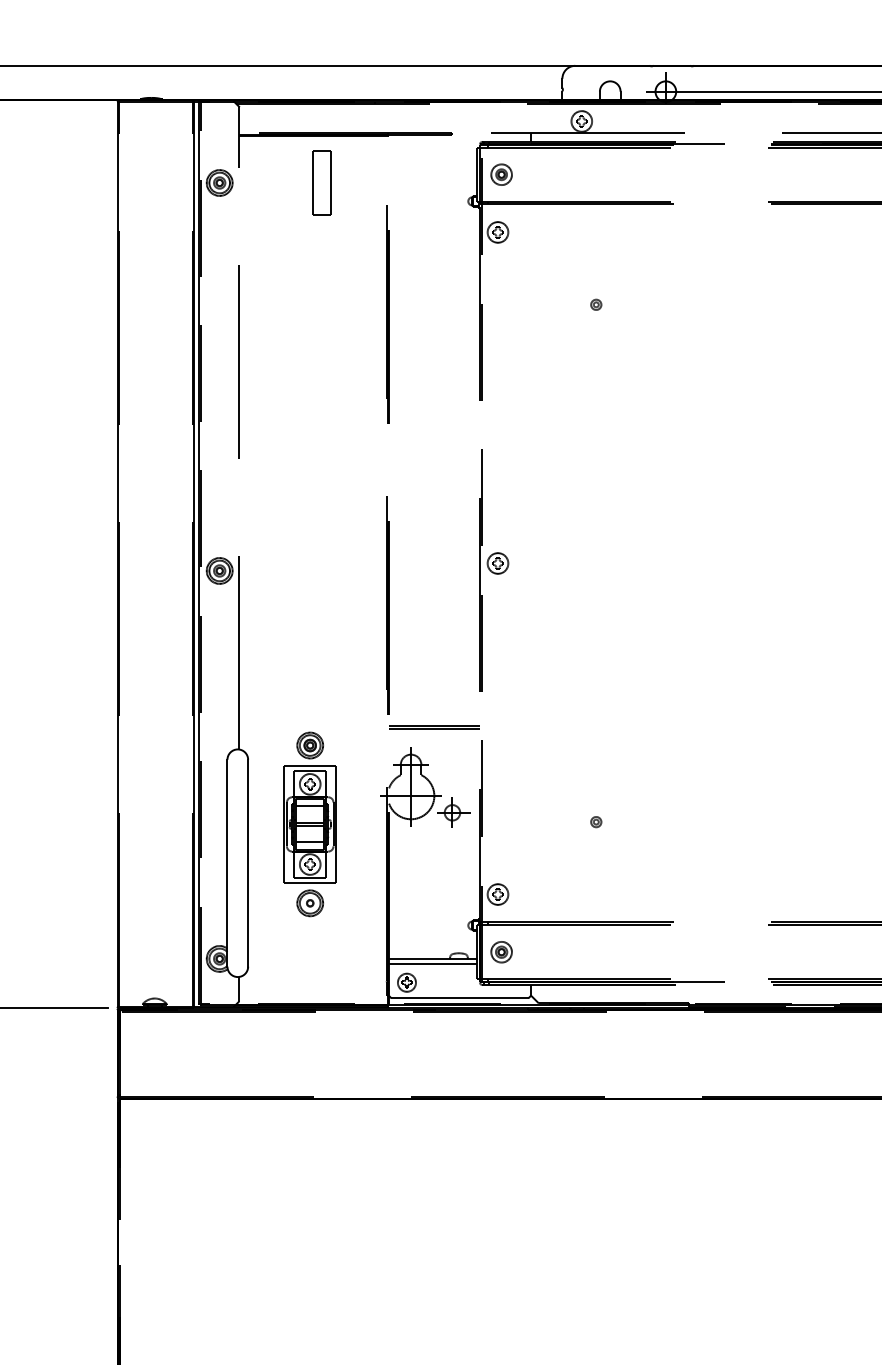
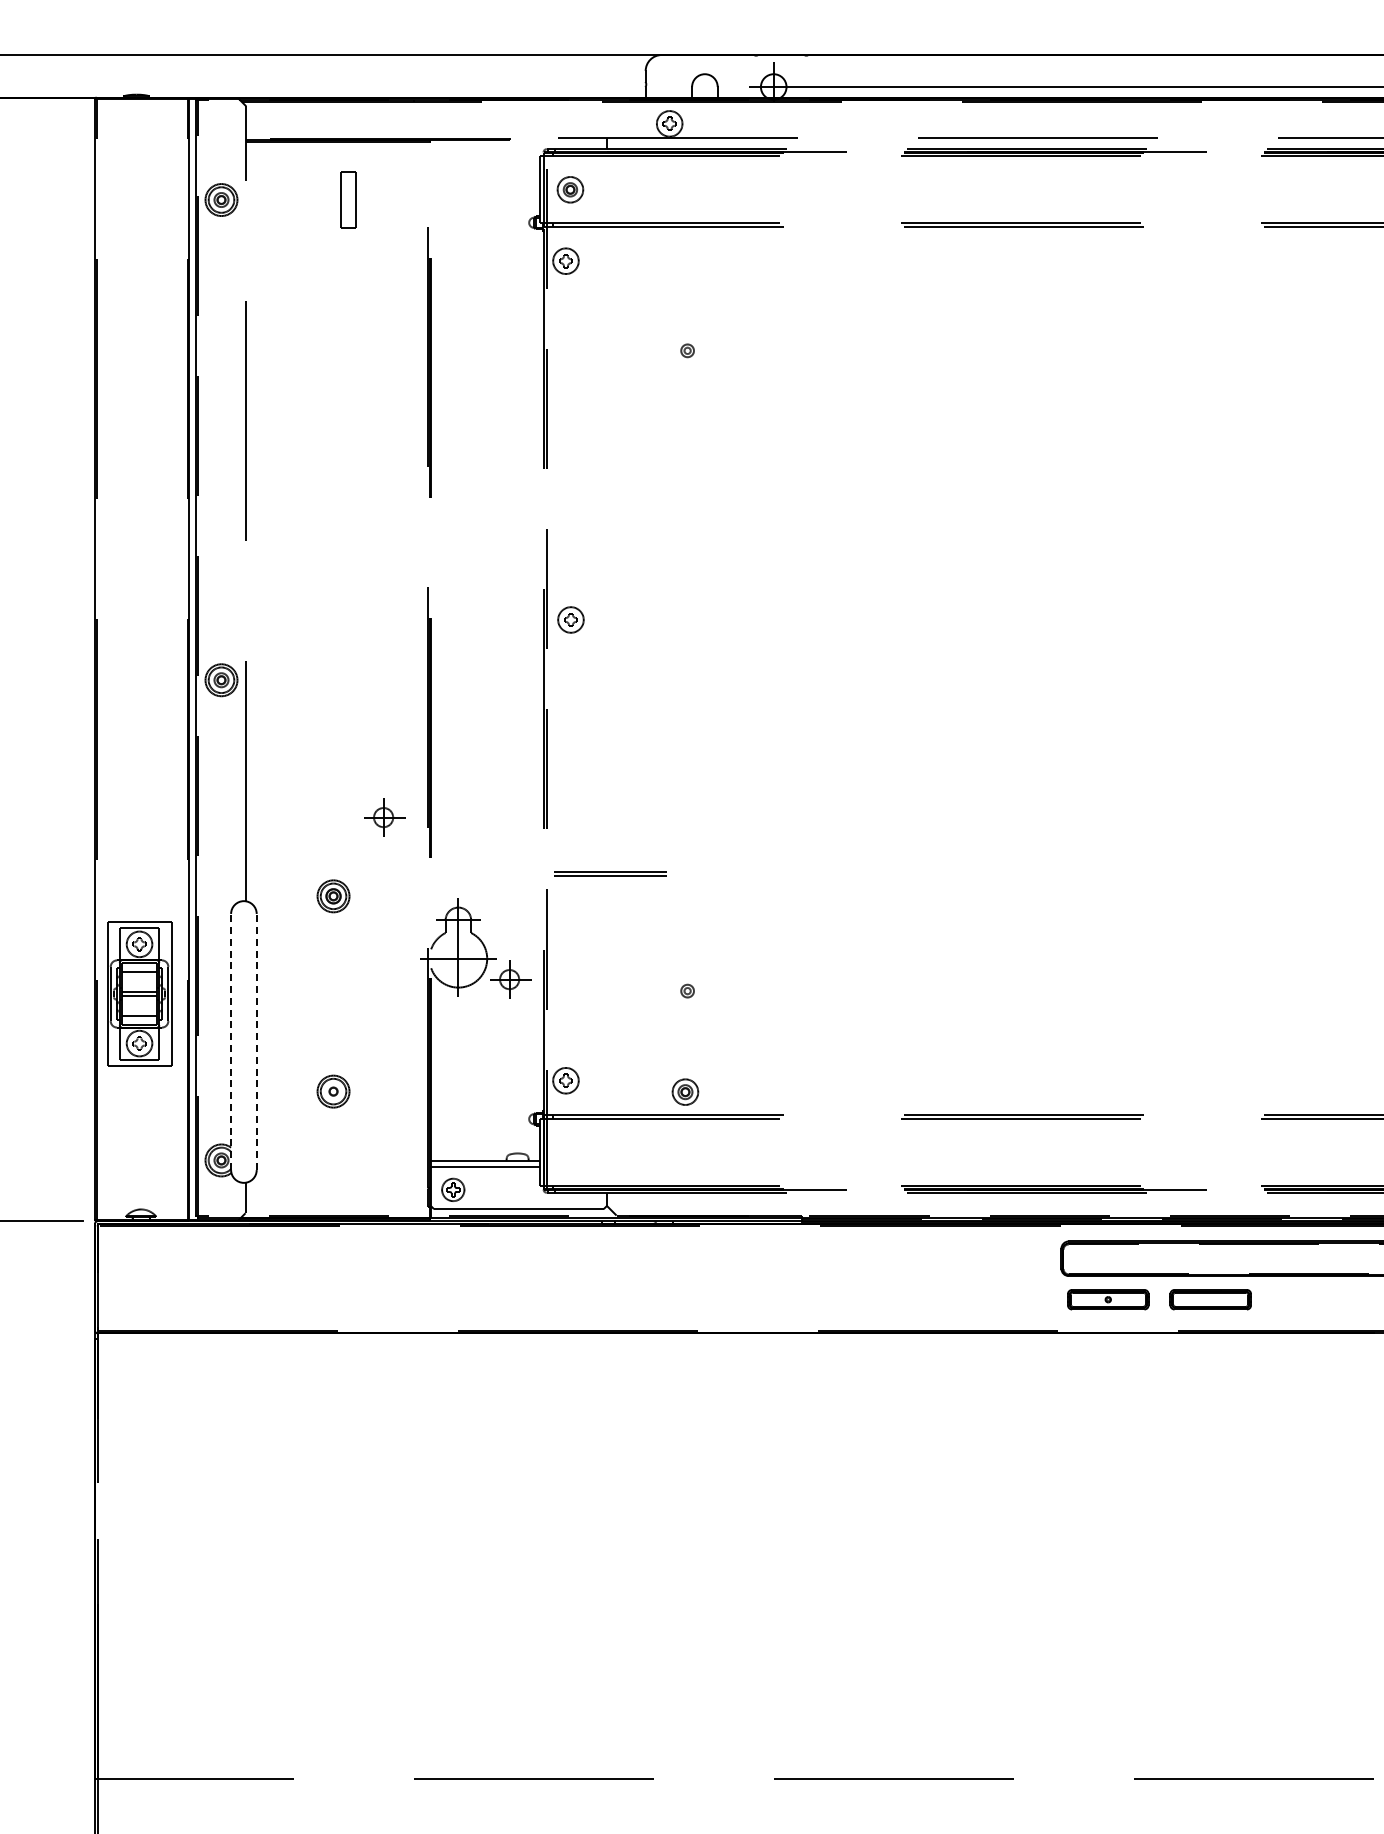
part: (322, 182) -> (348, 199), size x0.7
part: (497, 563) -> (570, 619), moved
part: (351, 681) -> (384, 817), added
part: (434, 727) -> (610, 873), moved
part: (310, 824) -> (139, 993), moved
line: (227, 862) -> (231, 1041), solid -> dashed
line: (247, 862) -> (256, 1041), solid -> dashed
part: (501, 951) -> (685, 1091), moved

